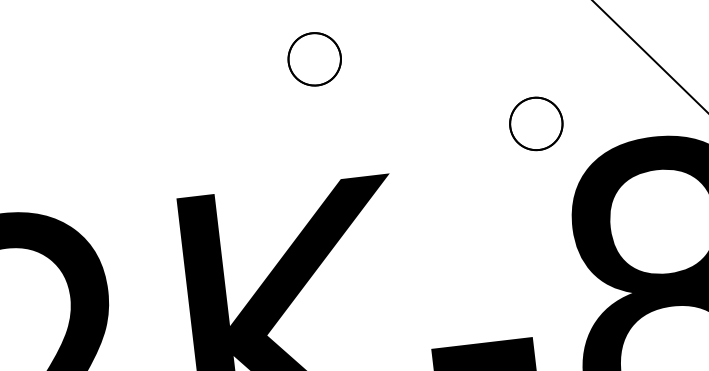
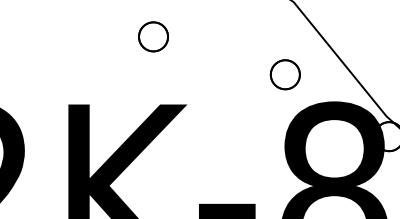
part: (534, 123) -> (284, 74), moved

